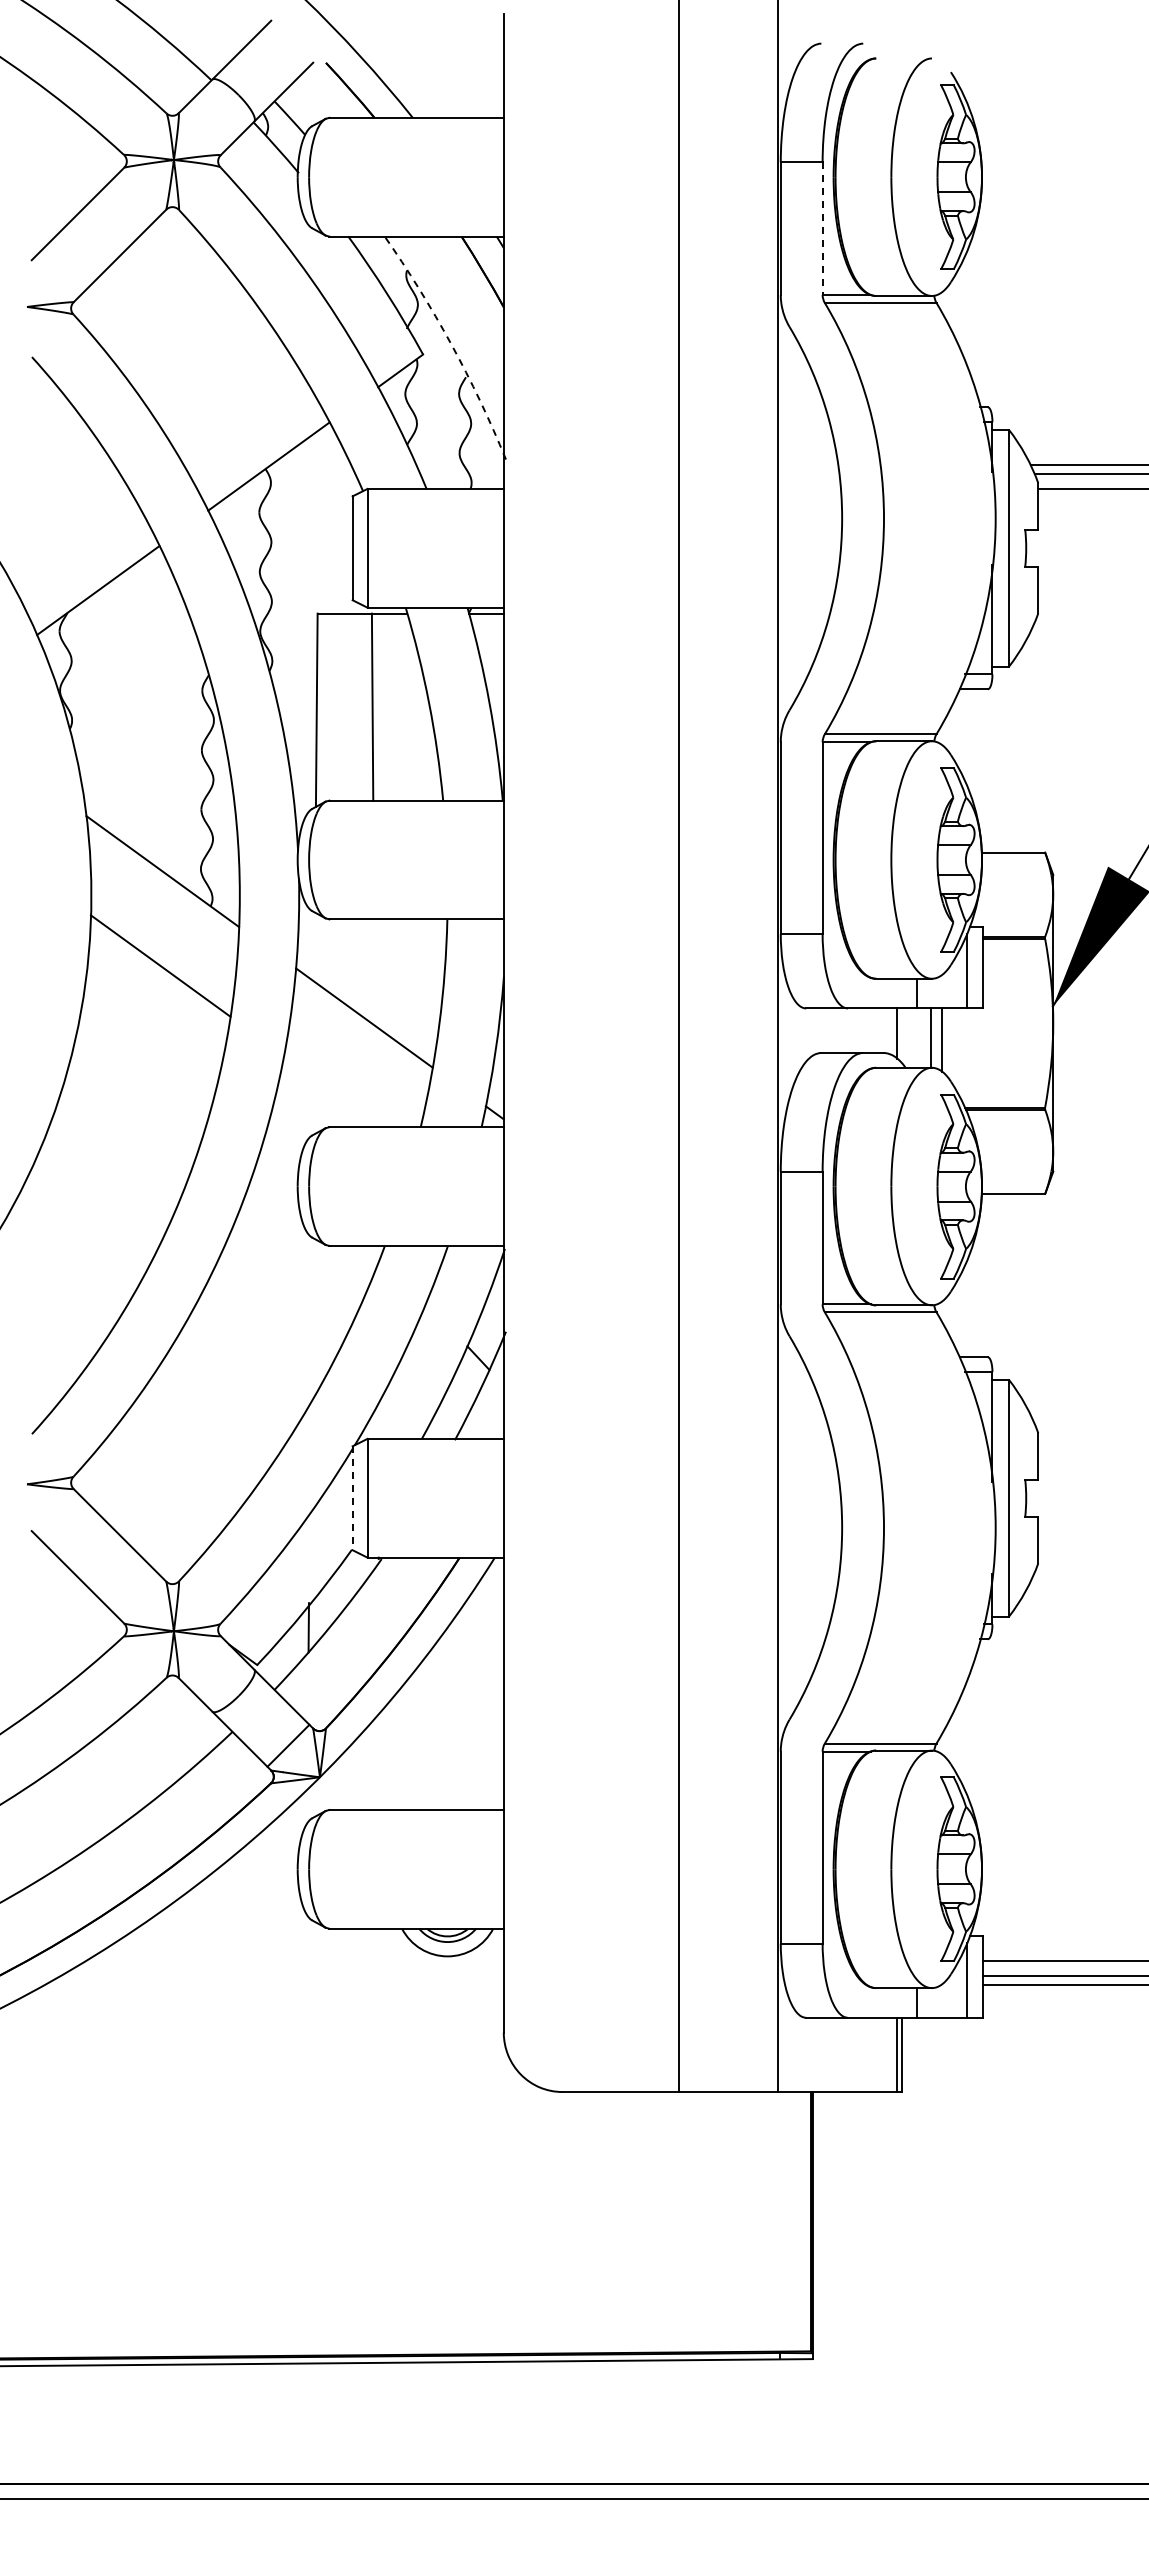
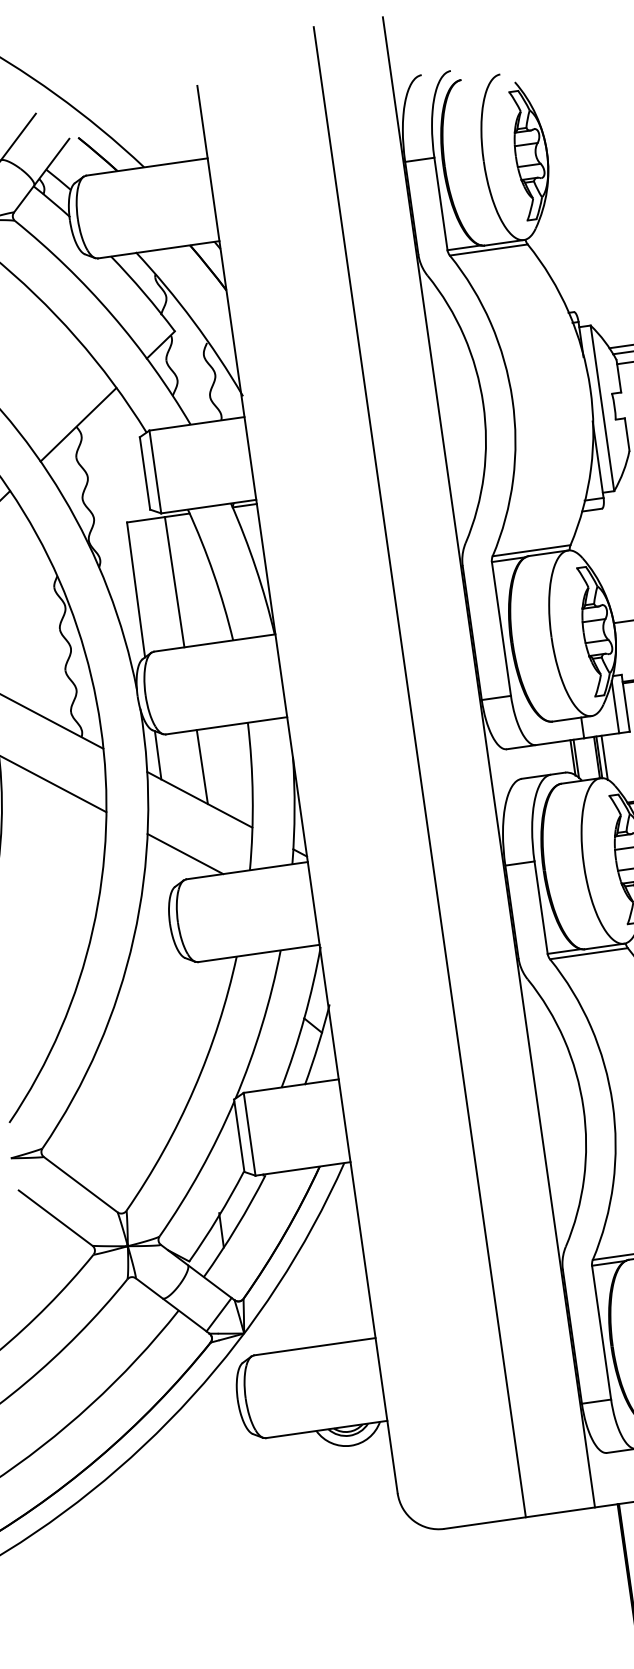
line: (822, 229) -> (440, 204), dashed -> solid
arc: (451, 344) -> (193, 321), dashed -> solid
line: (314, 946) -> (157, 754), added
line: (374, 972) -> (202, 767), added
line: (901, 1035) -> (576, 758), added
line: (934, 1038) -> (599, 757), added
line: (333, 1091) -> (185, 854), added
line: (352, 1498) -> (239, 1135), dashed -> solid

